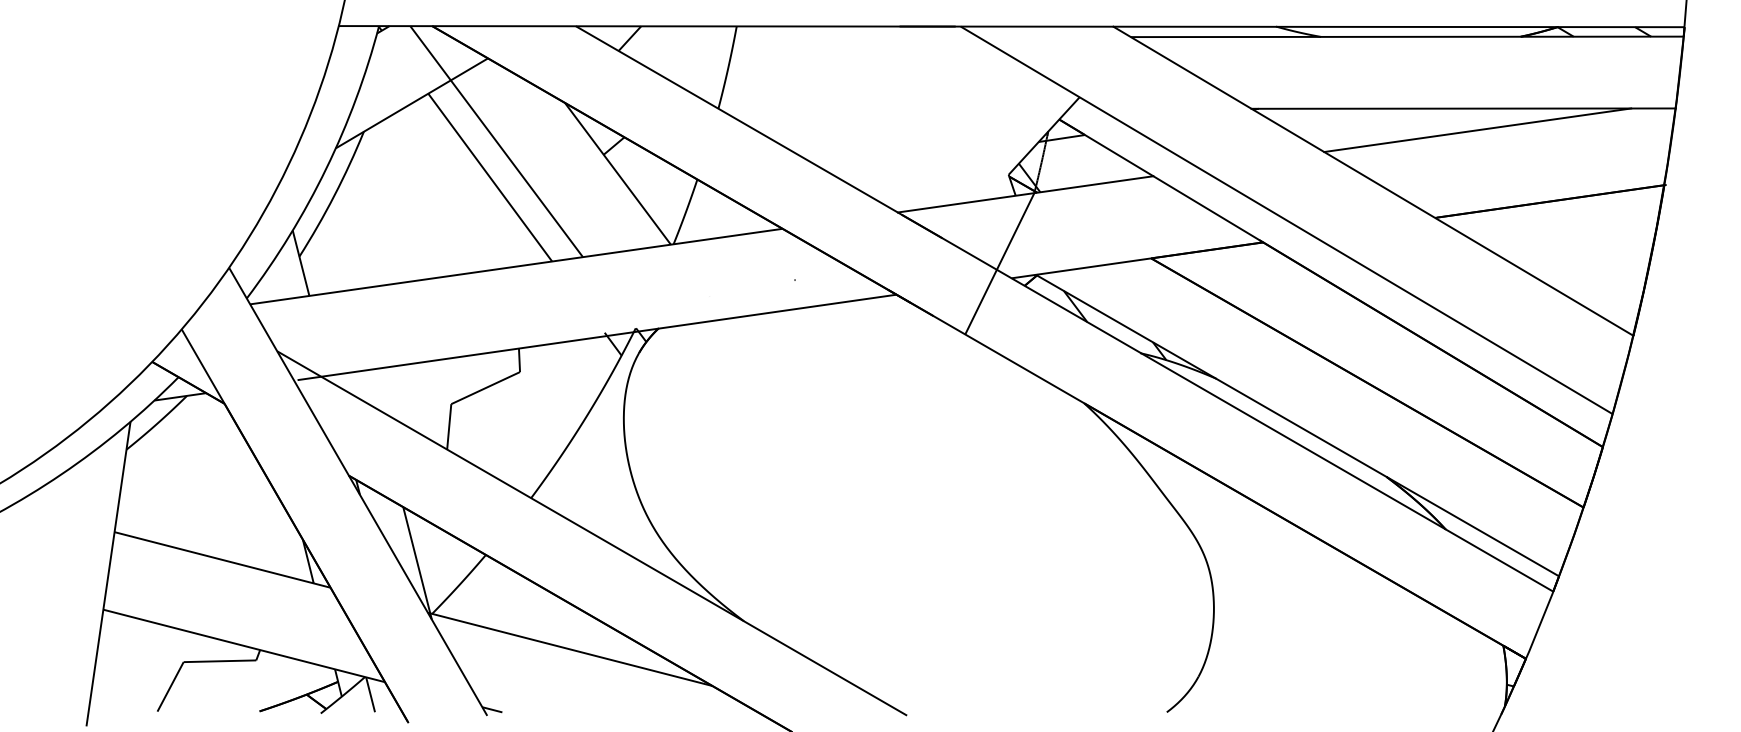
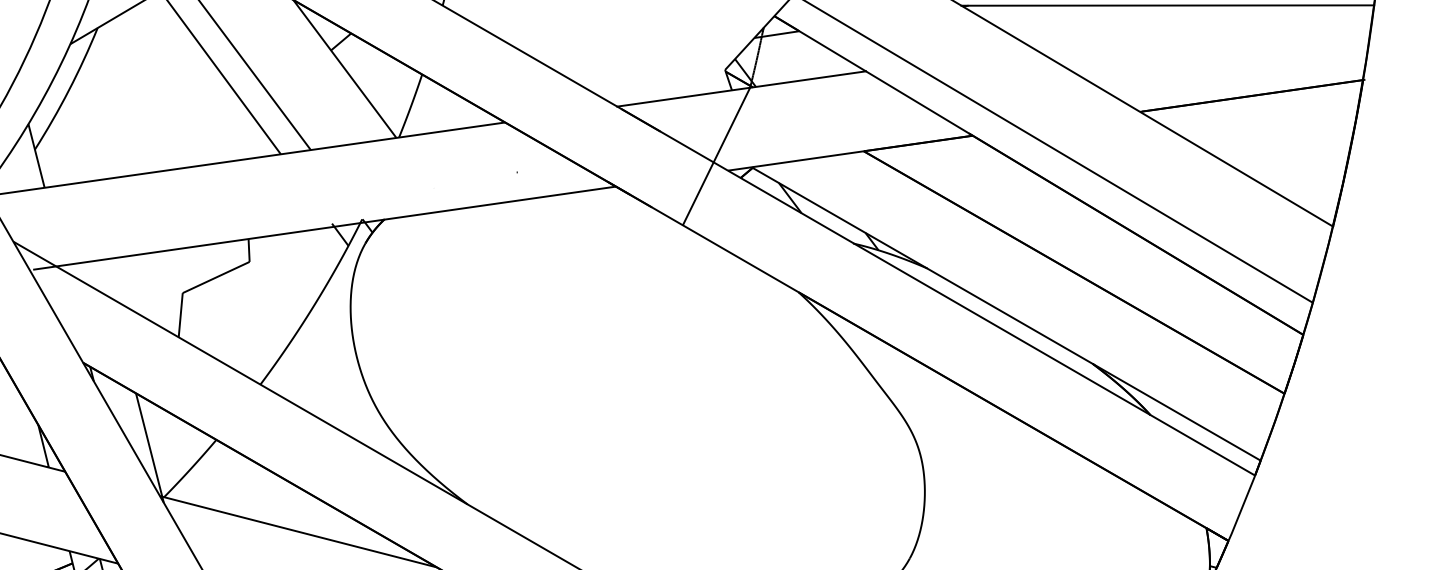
line: (1477, 130) -> (1181, 26), removed

